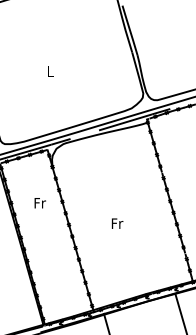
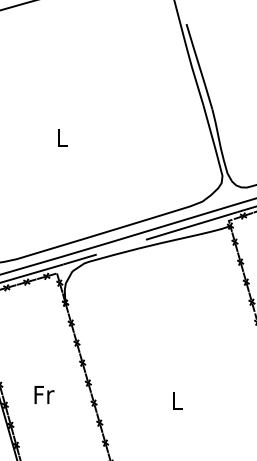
text: (39, 203) -> (43, 395), moved
text: (117, 223) -> (177, 400), Fr -> L

